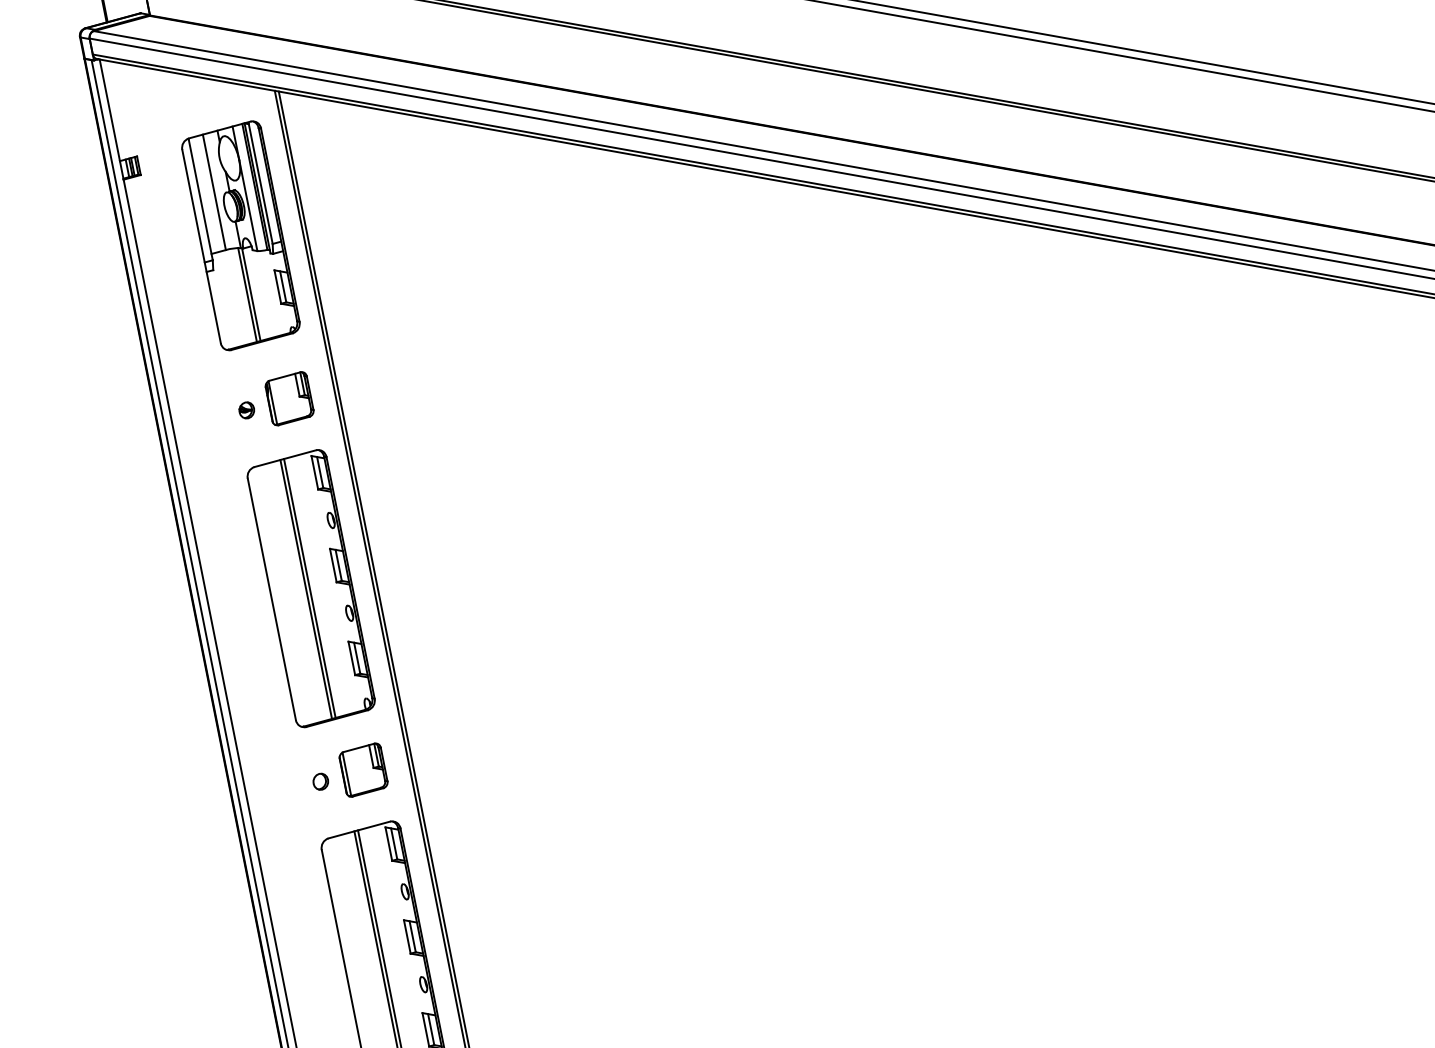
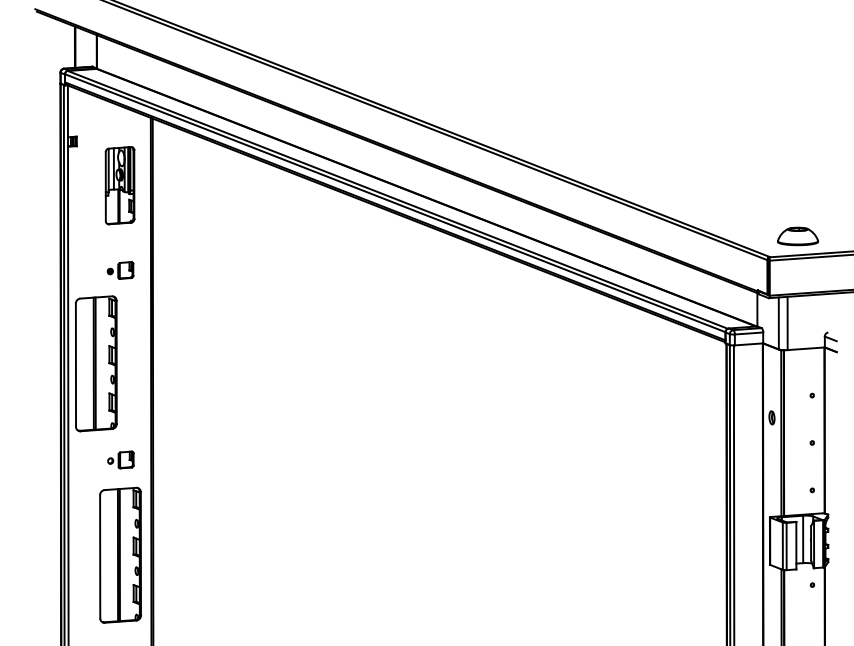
part: (239, 235) -> (119, 185), size x0.7
part: (274, 401) -> (120, 270), size x0.7
part: (311, 587) -> (96, 363), moved
part: (347, 772) -> (120, 459), size x0.7

